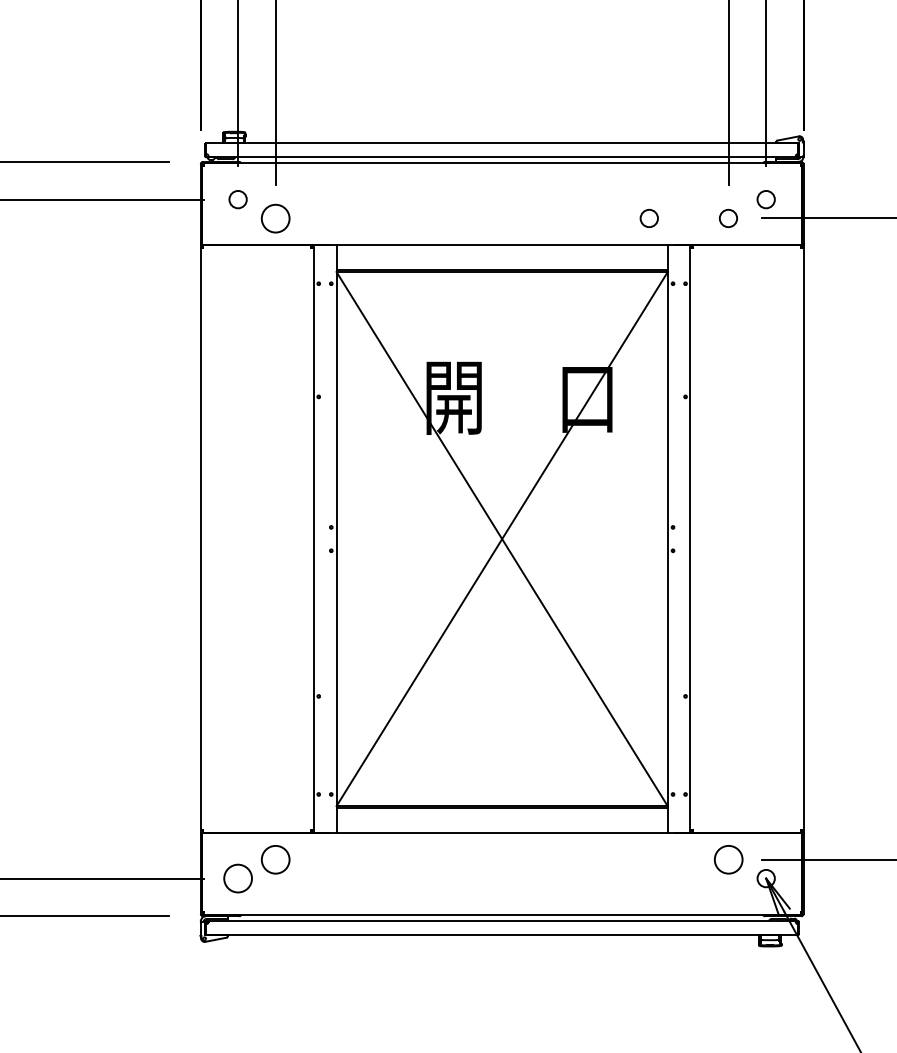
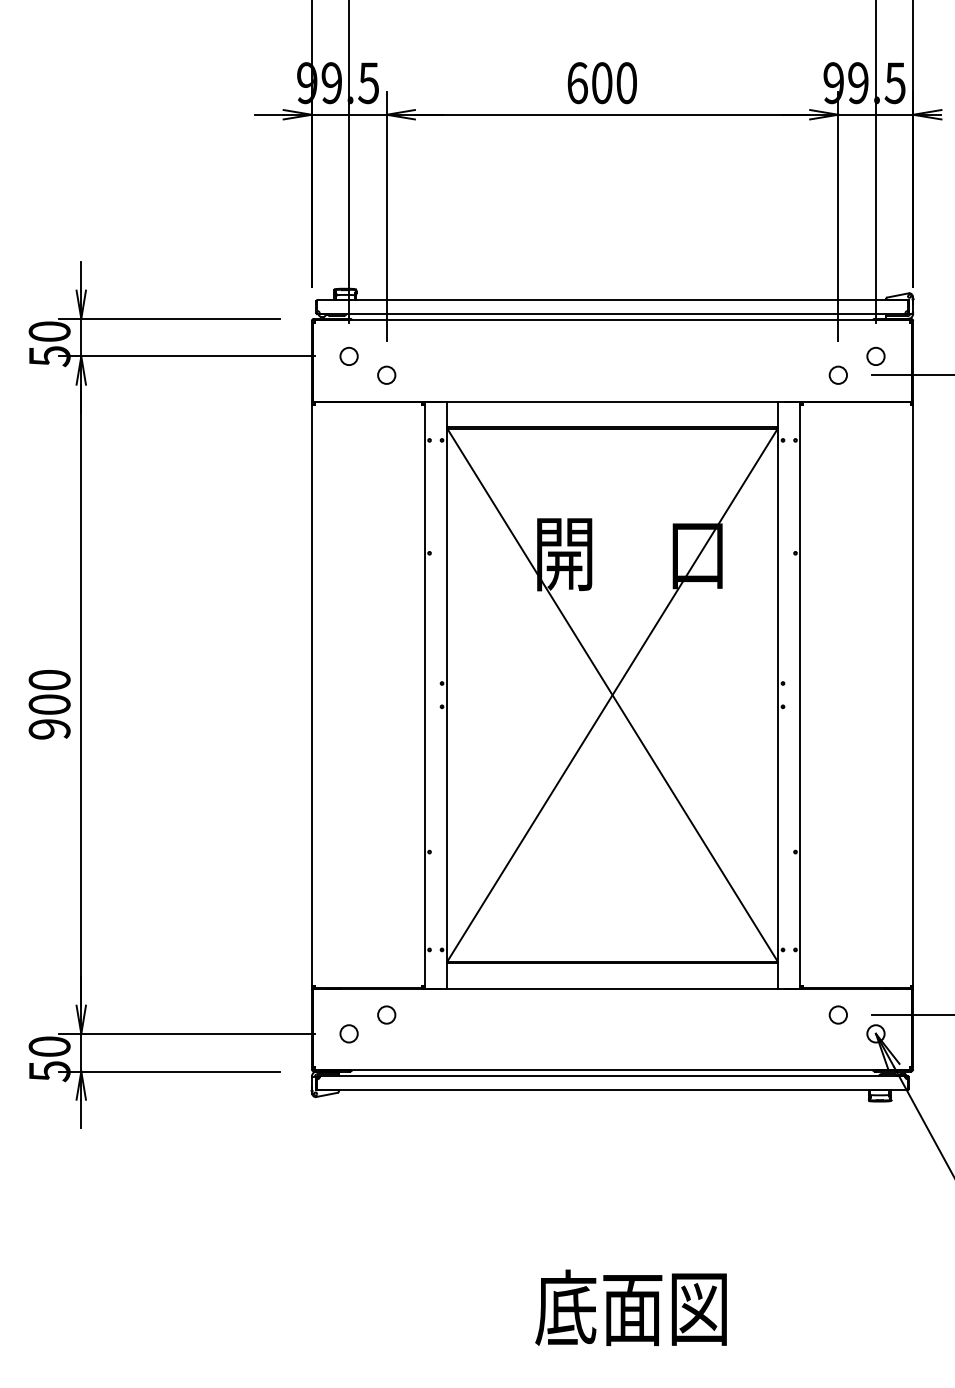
circle: (275, 217) -> (386, 374), size x0.62
circle: (648, 217) -> (758, 374), removed
circle: (275, 859) -> (386, 1014), size x0.62
circle: (727, 859) -> (837, 1014), size x0.62
circle: (237, 878) -> (348, 1033), size x0.62

